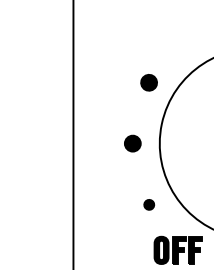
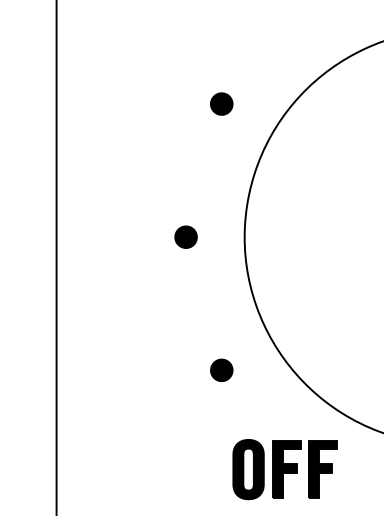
part: (149, 82) -> (222, 103), size x0.62
part: (132, 143) -> (185, 236), size x0.62

